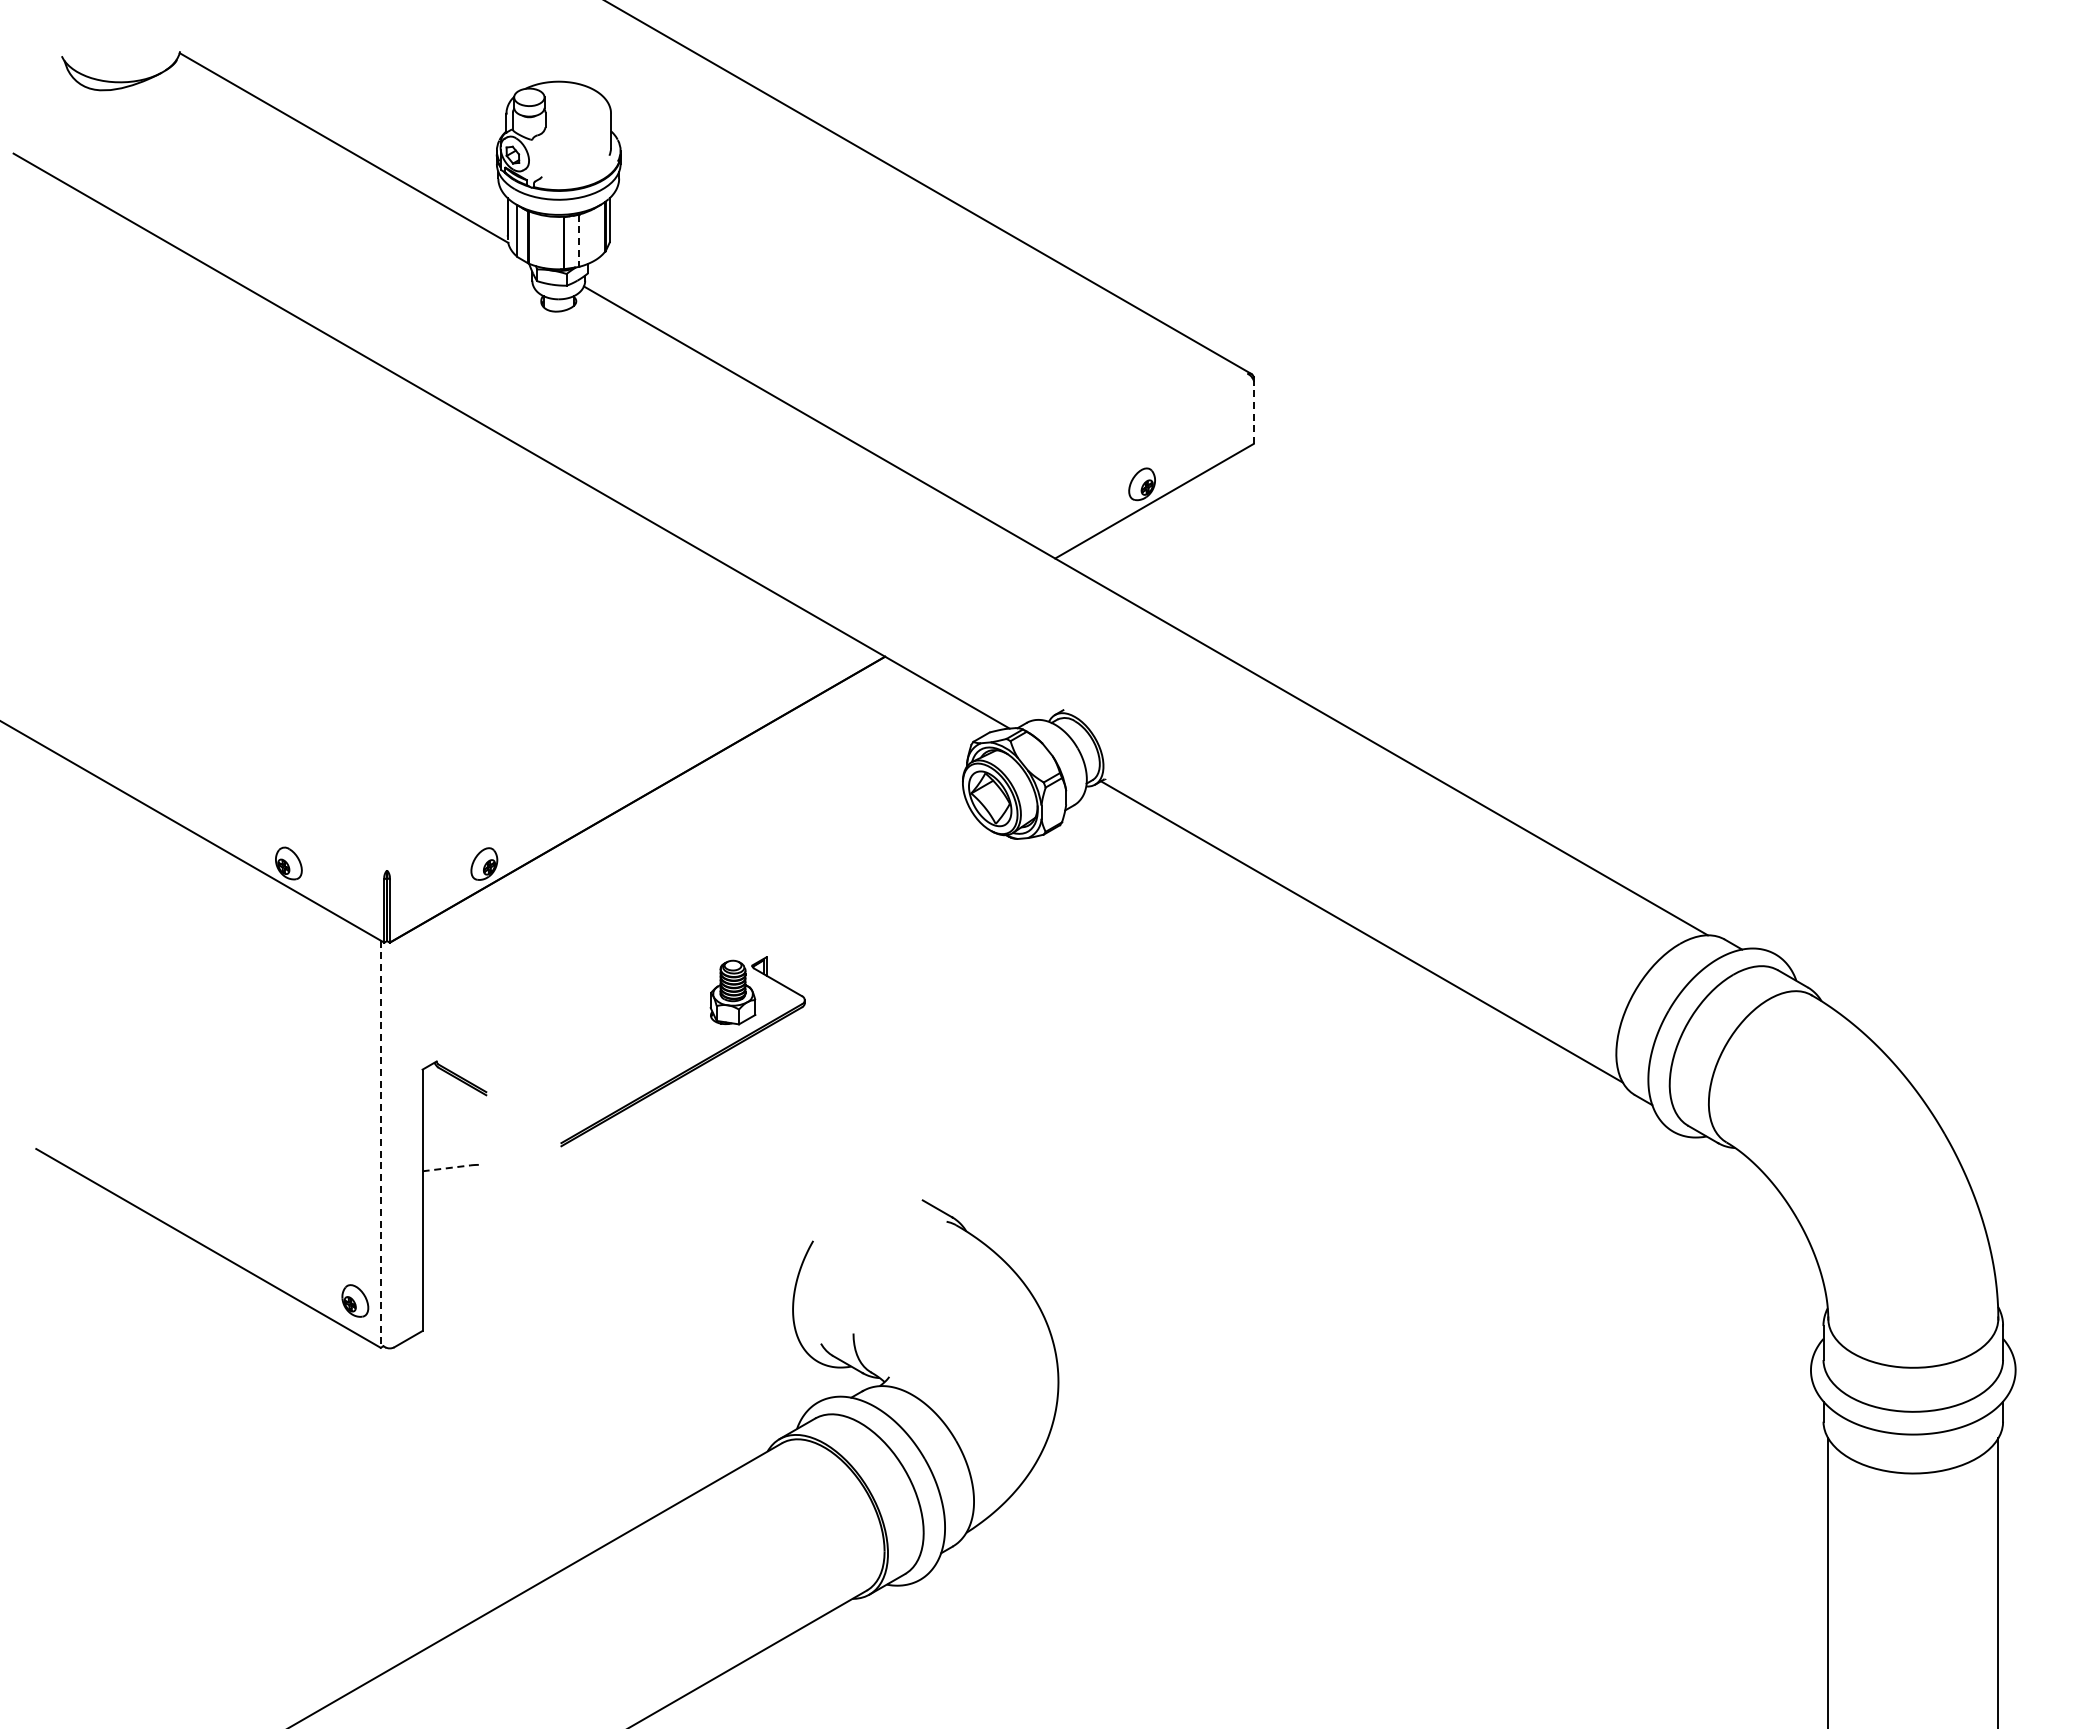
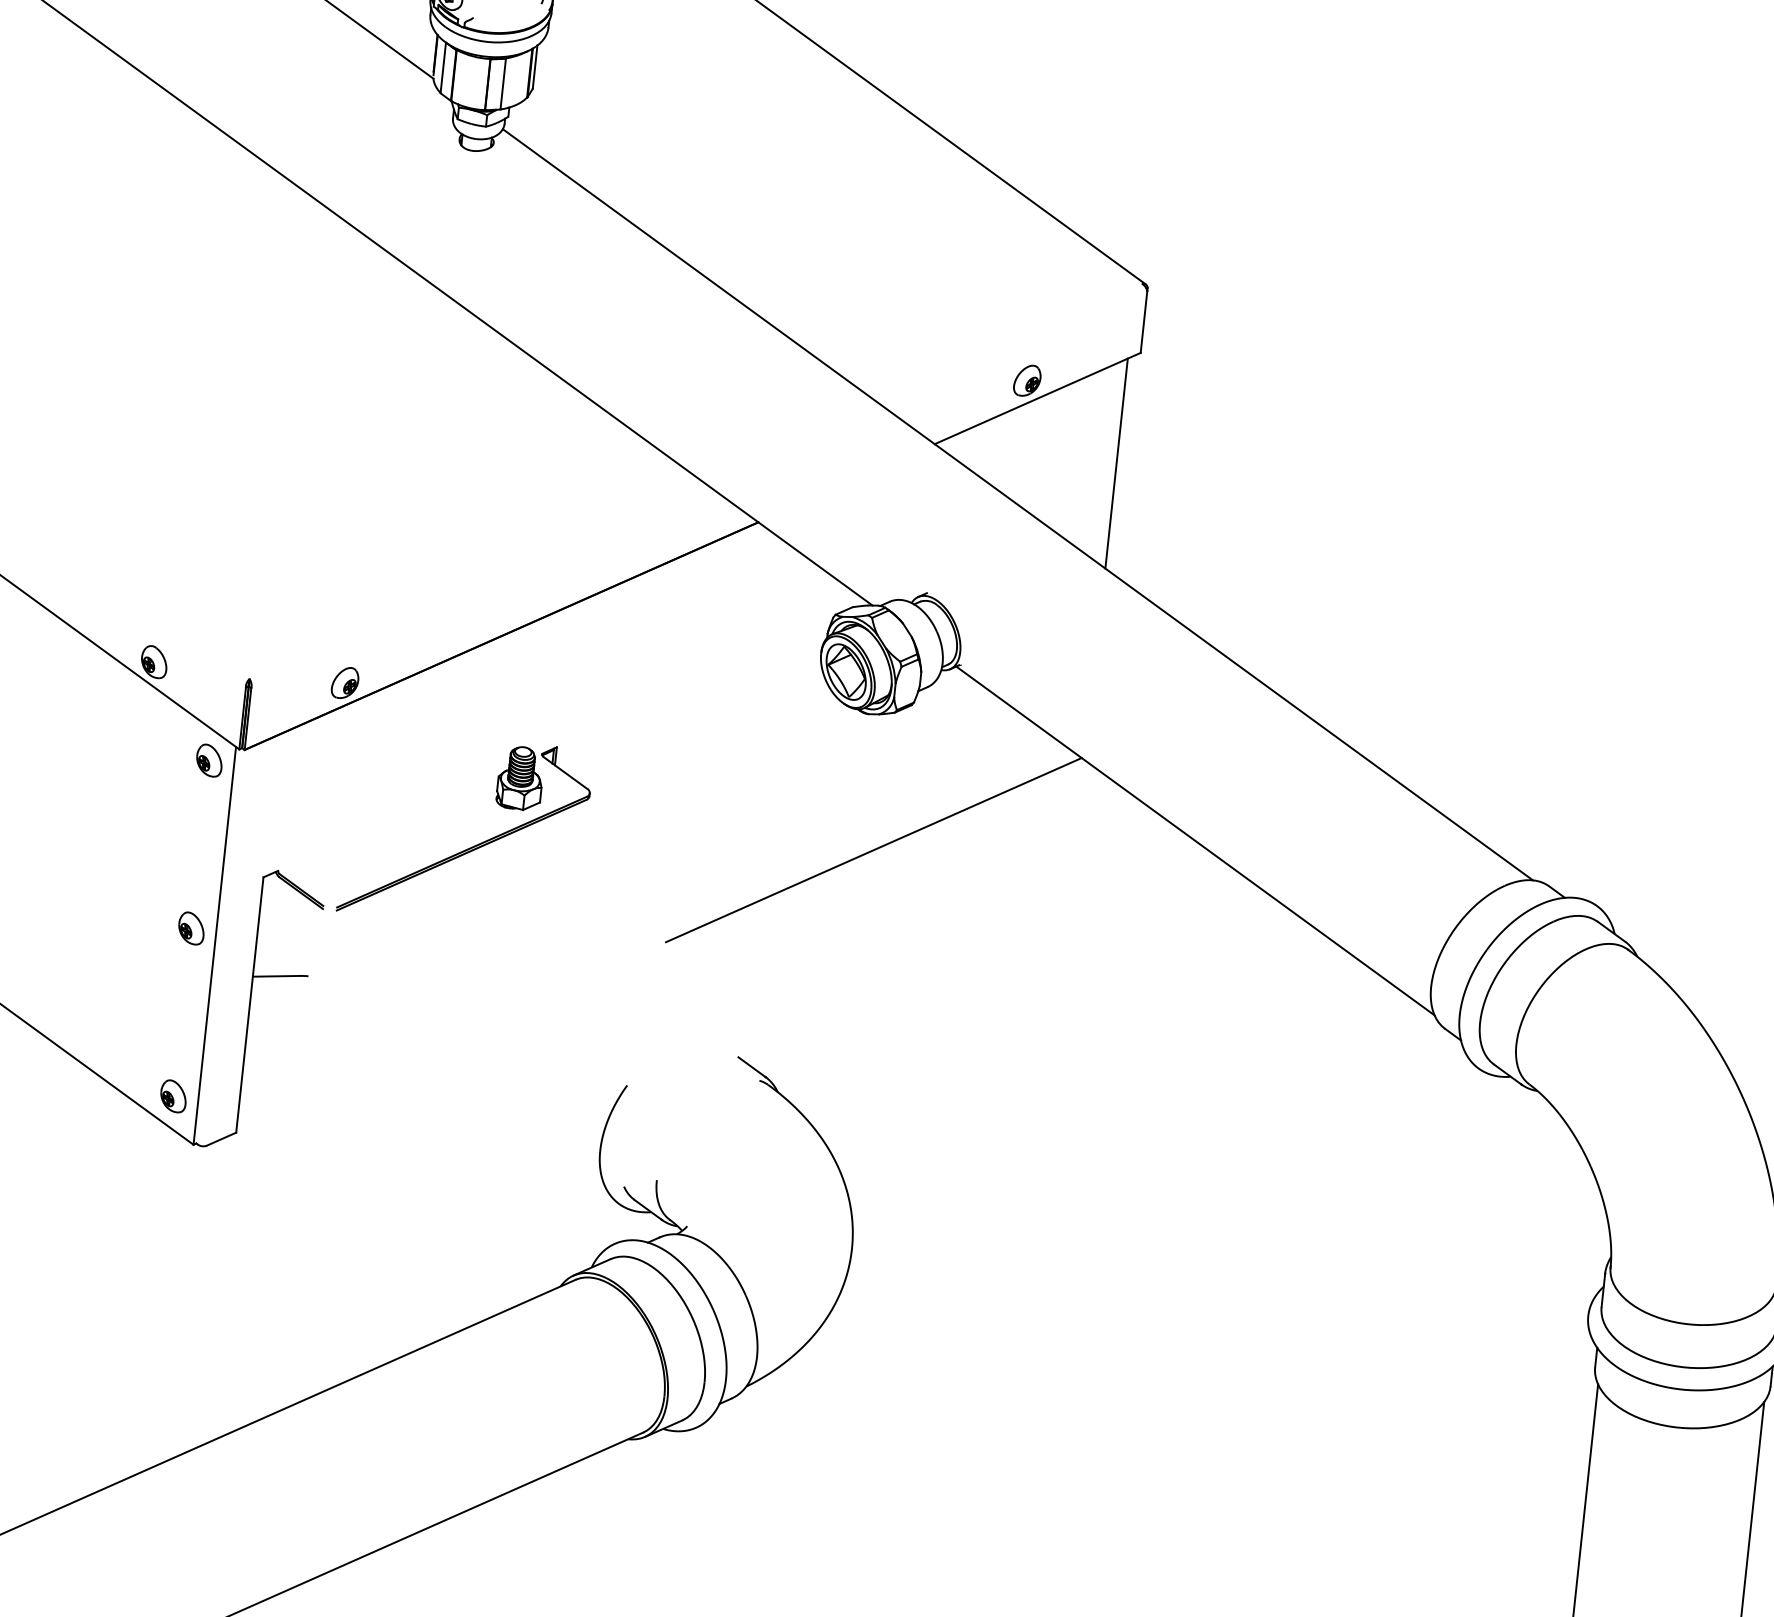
line: (579, 240) -> (503, 83), dashed -> solid
line: (1253, 412) -> (1143, 322), dashed -> solid
line: (1241, 558) -> (1116, 463), added
part: (355, 957) -> (209, 760), added
line: (1037, 975) -> (873, 849), added
part: (693, 1065) -> (474, 845), moved
part: (355, 1128) -> (191, 927), added
line: (380, 1144) -> (214, 946), dashed -> solid
line: (447, 1168) -> (277, 976), dashed -> solid

